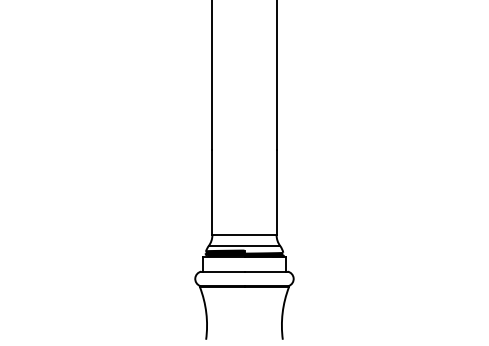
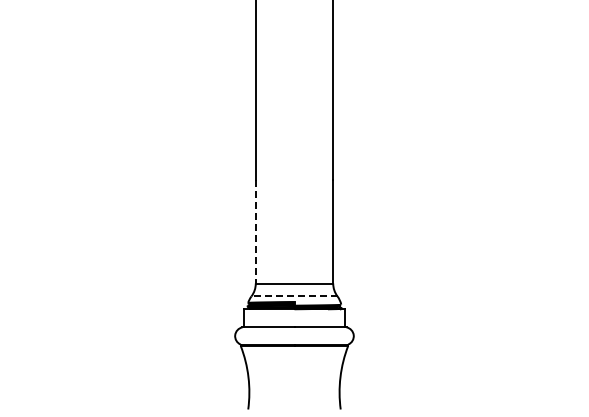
line: (212, 192) -> (255, 231), solid -> dashed
line: (244, 246) -> (294, 296), solid -> dashed

